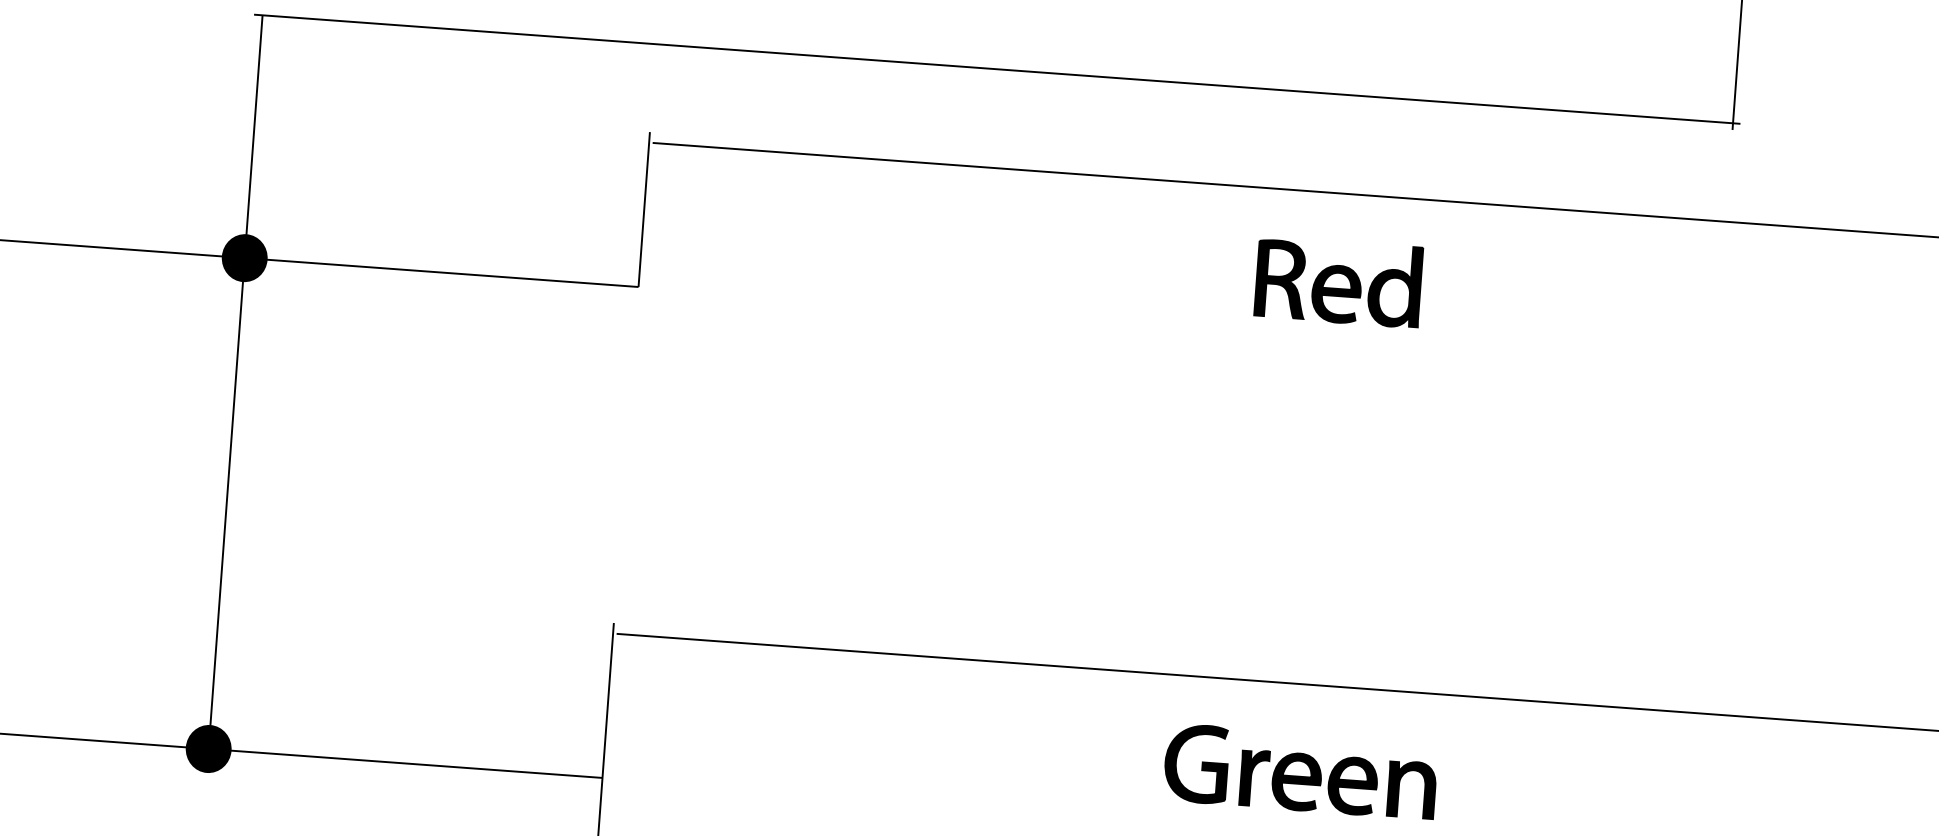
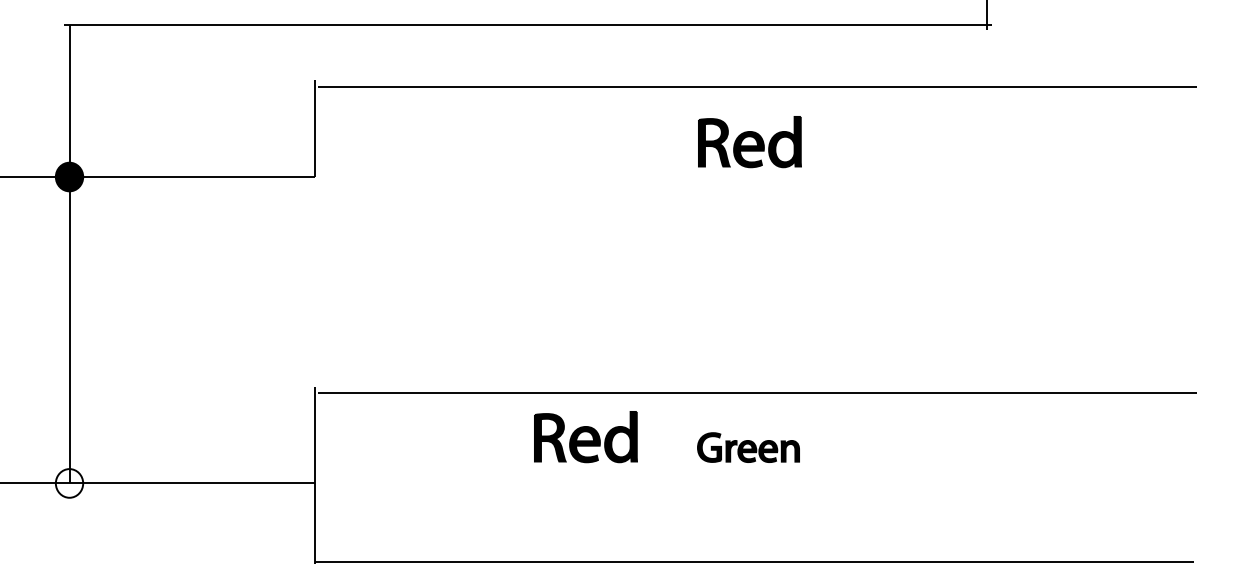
part: (1040, 736) -> (585, 437), added
fill: (208, 749) -> (69, 483), removed
part: (1300, 771) -> (748, 447), size x0.6

